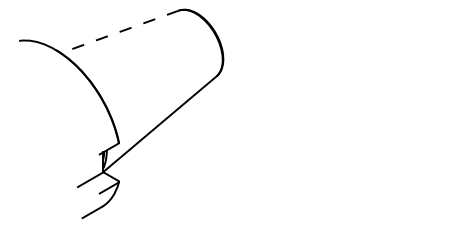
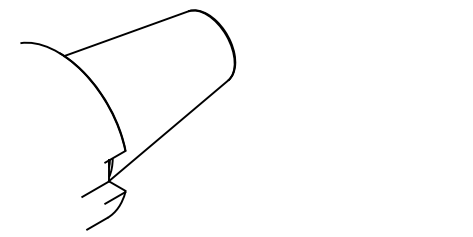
line: (119, 31) -> (126, 33), dashed -> solid

